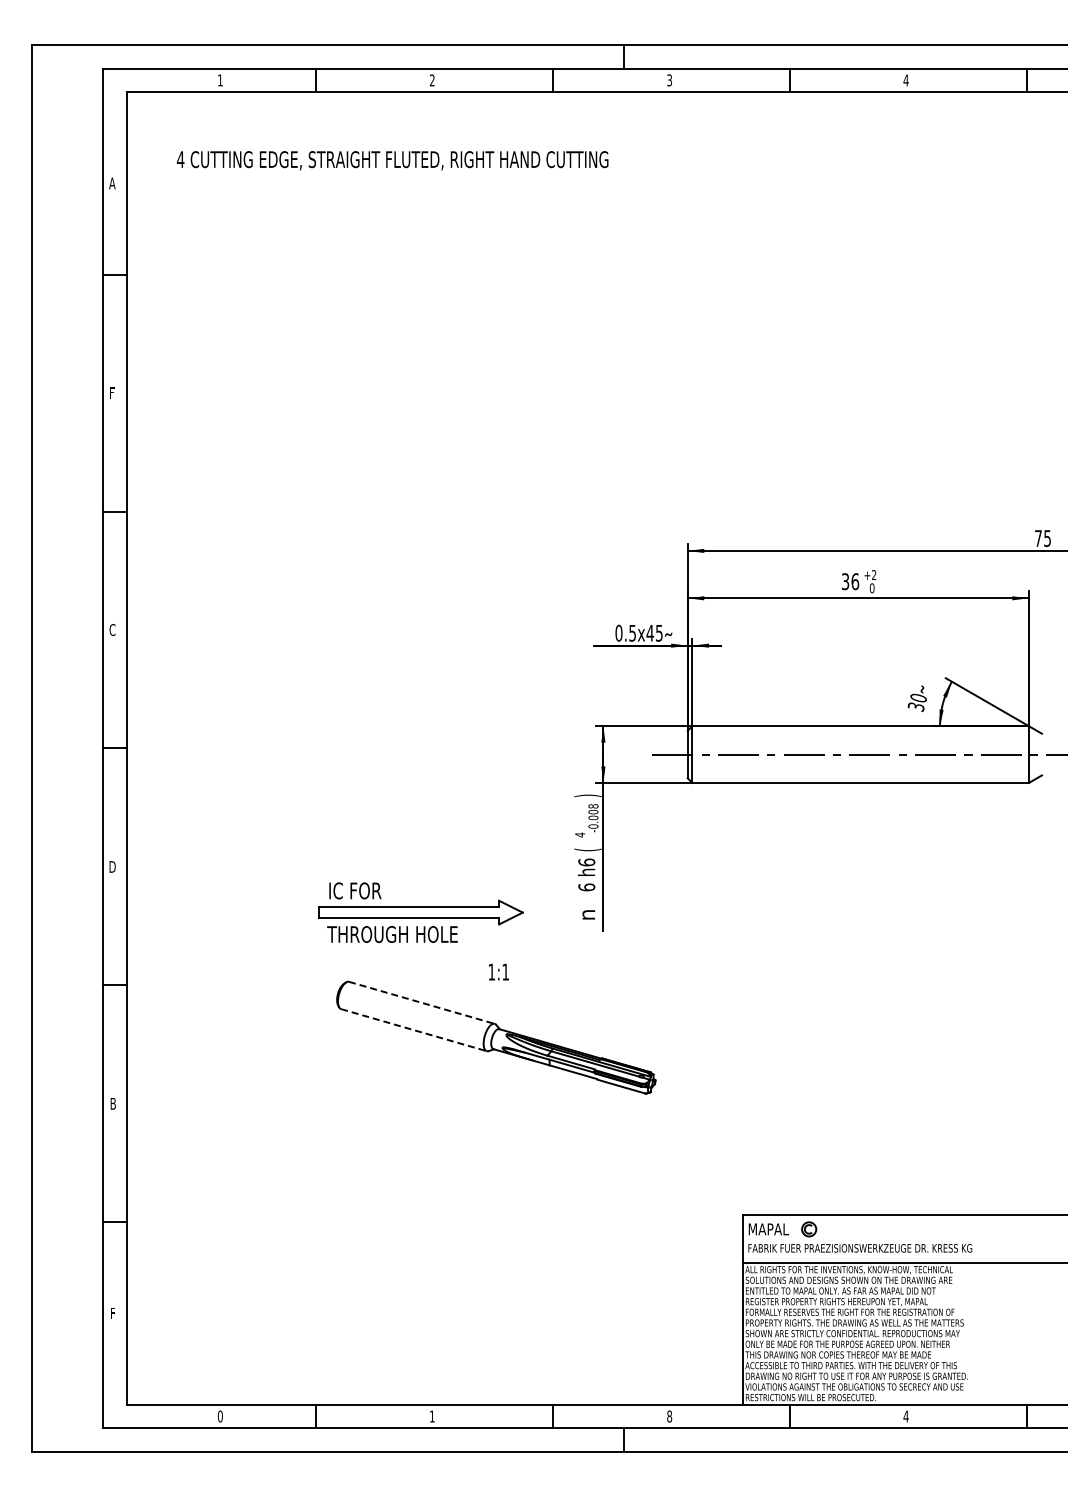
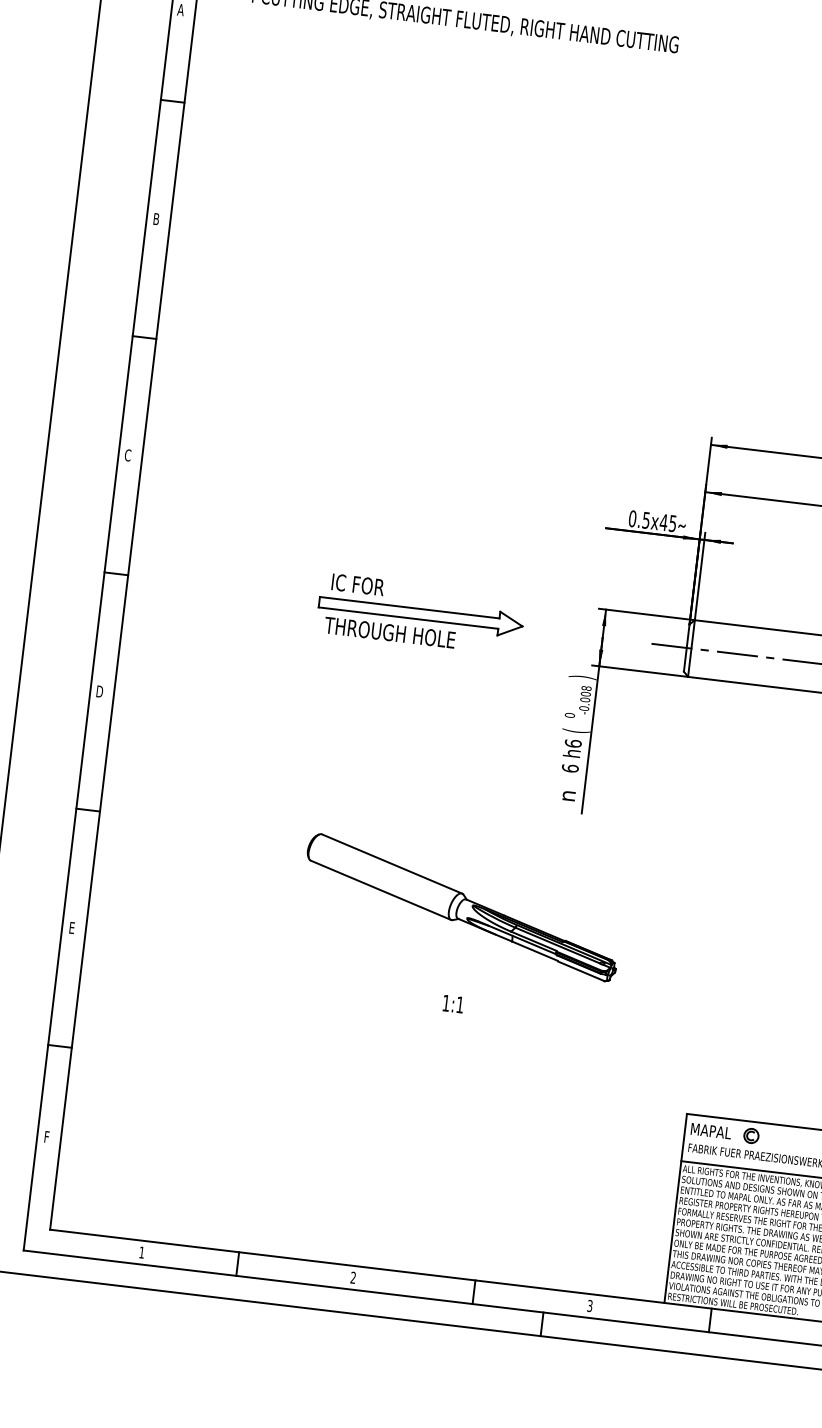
text: (112, 392) -> (156, 218), F -> B
text: (580, 834) -> (570, 714), 4 -> 0
part: (420, 912) -> (420, 614), moved
text: (498, 972) -> (452, 1004), moved
line: (421, 1002) -> (391, 863), dashed -> solid
line: (413, 1030) -> (380, 890), dashed -> solid
text: (112, 1103) -> (71, 927), B -> E
text: (219, 1416) -> (141, 1252), 0 -> 1
text: (431, 1416) -> (352, 1277), 1 -> 2
text: (669, 1416) -> (589, 1305), 8 -> 3

